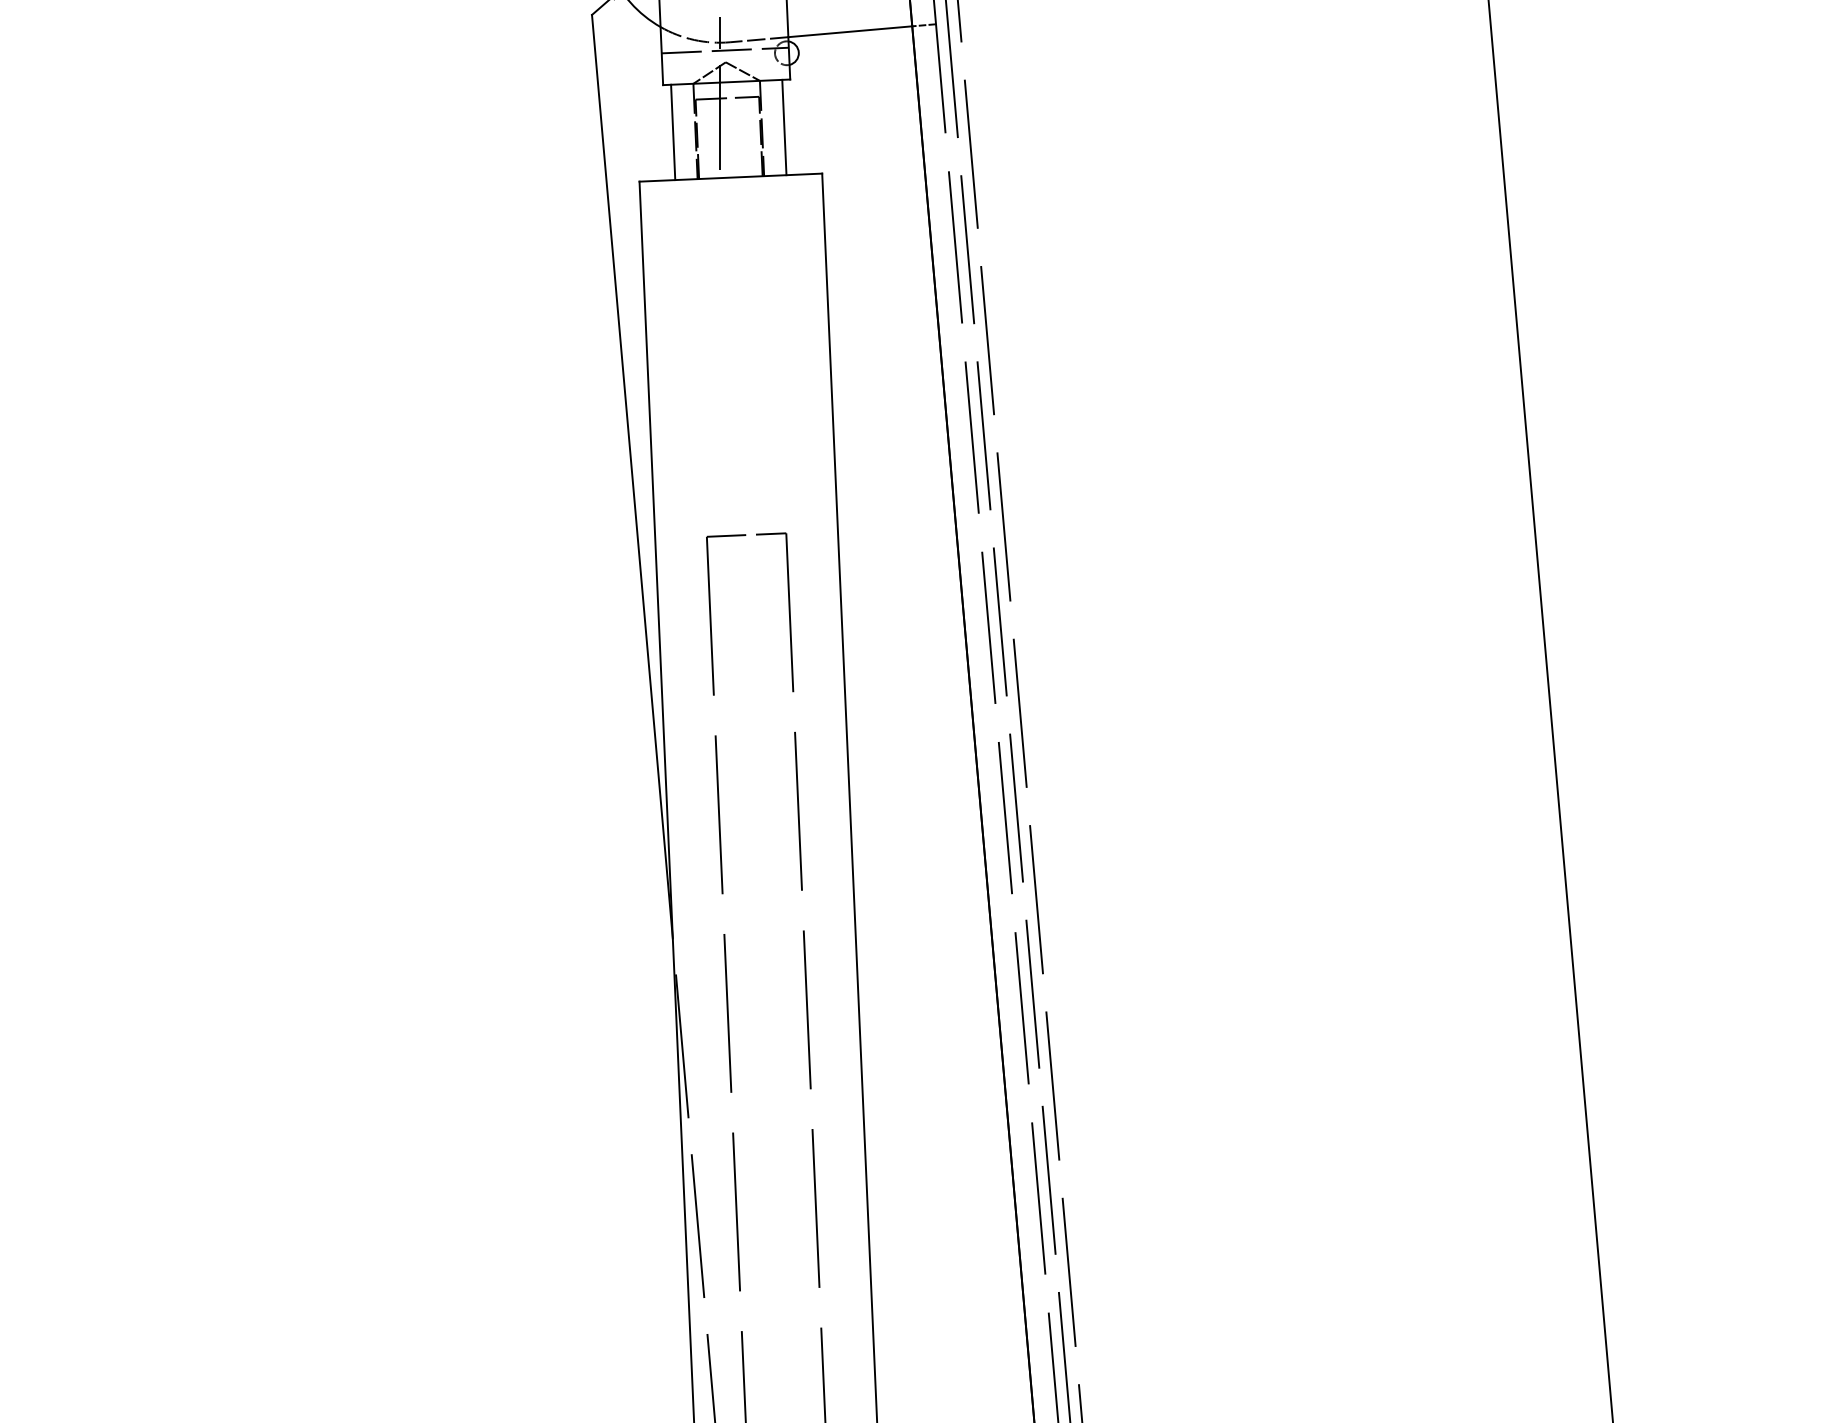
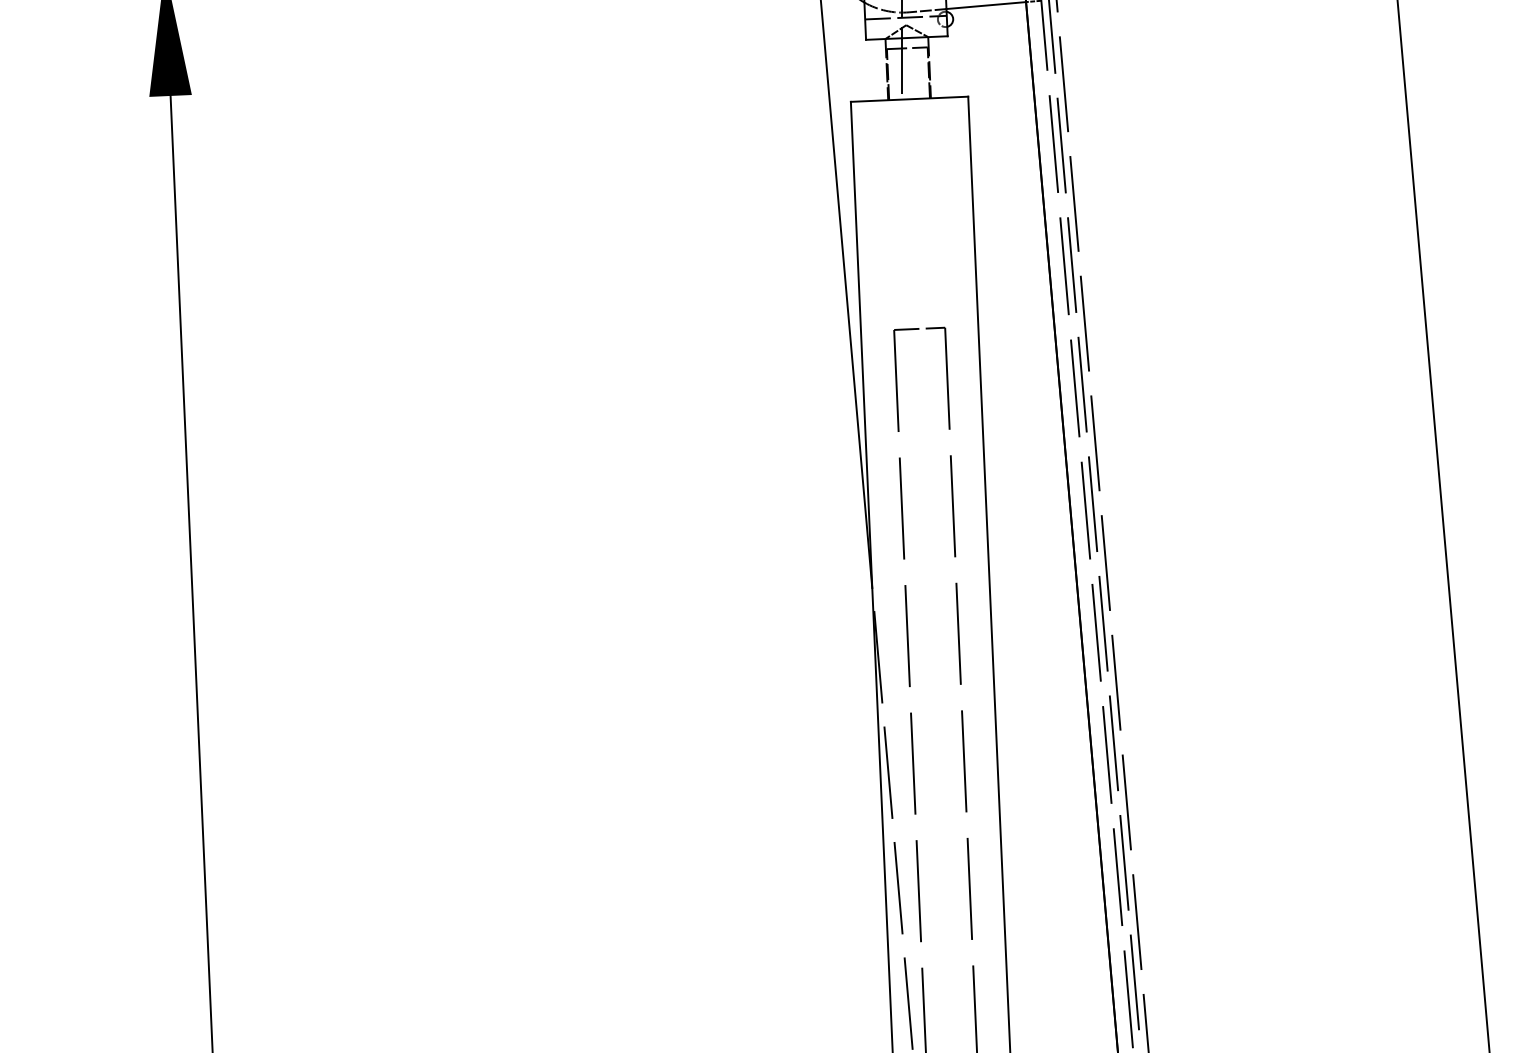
line: (783, 126) -> (943, 66), removed
line: (673, 131) -> (872, 69), removed

